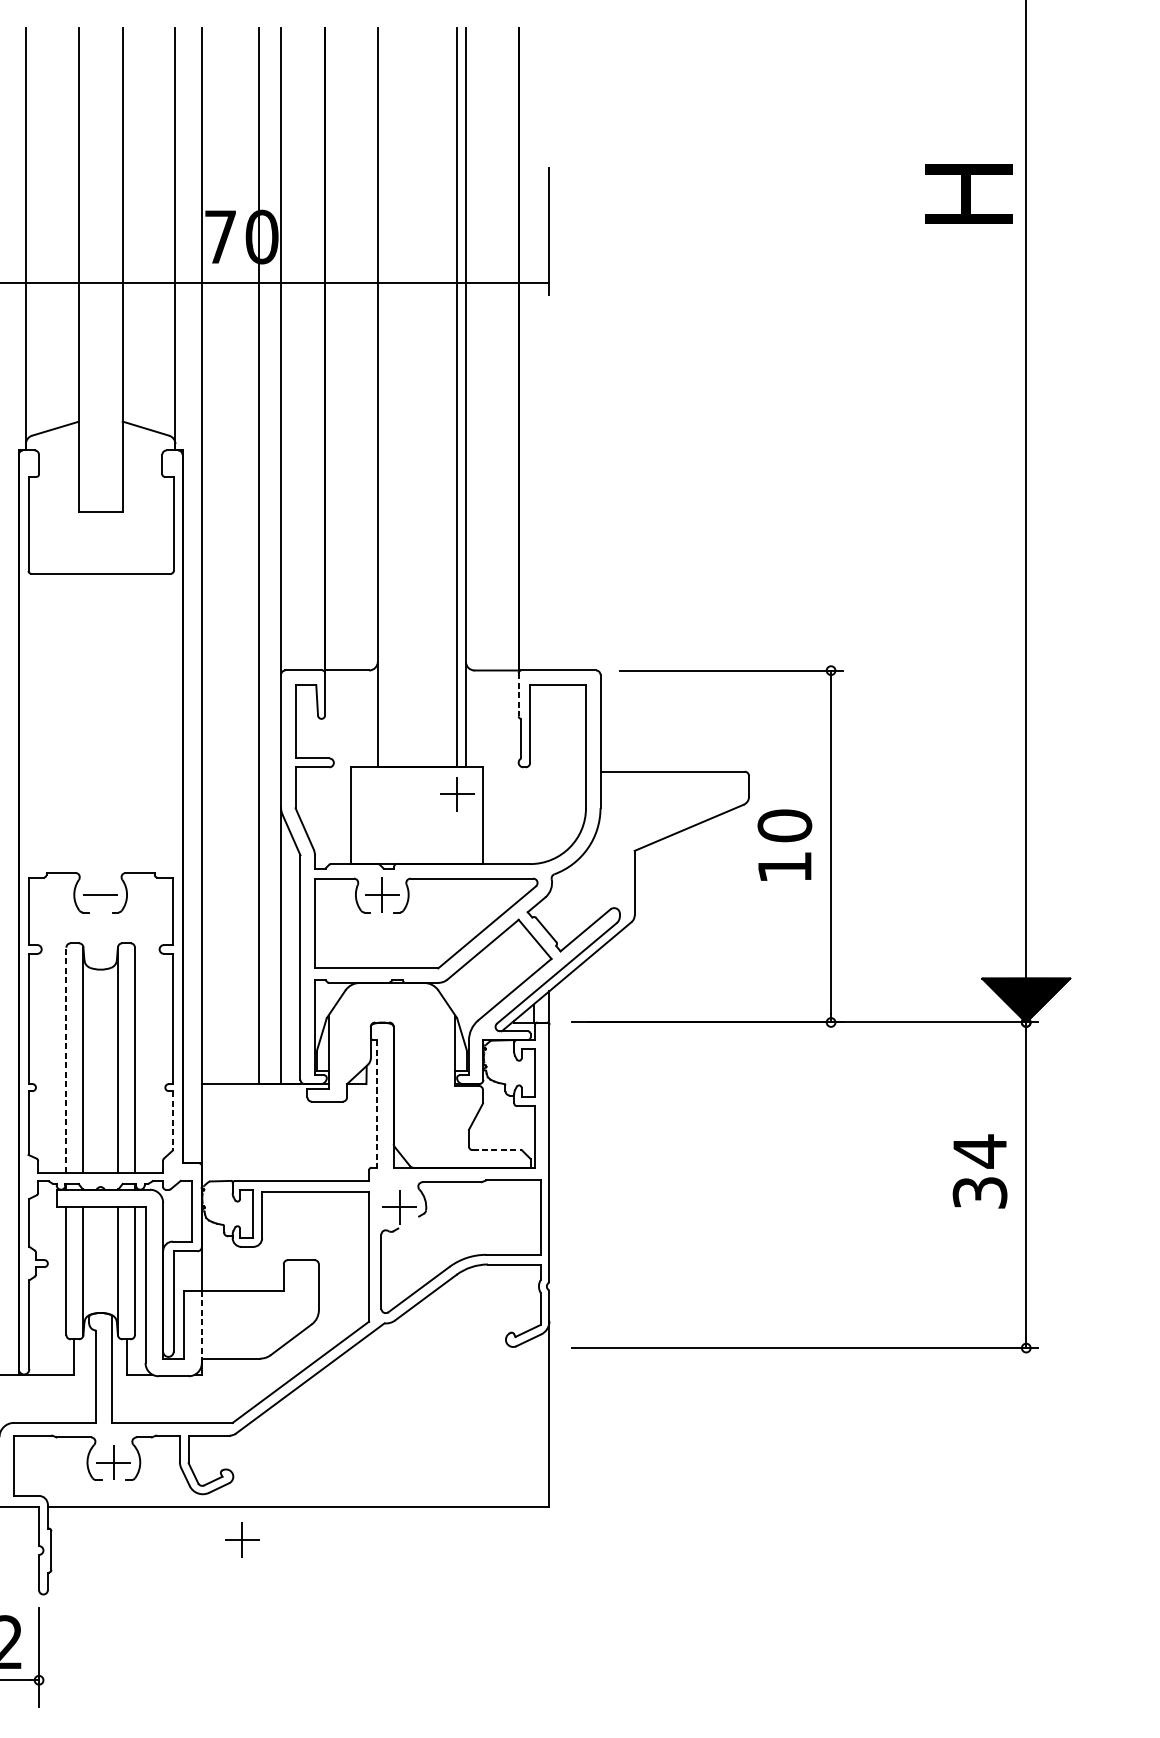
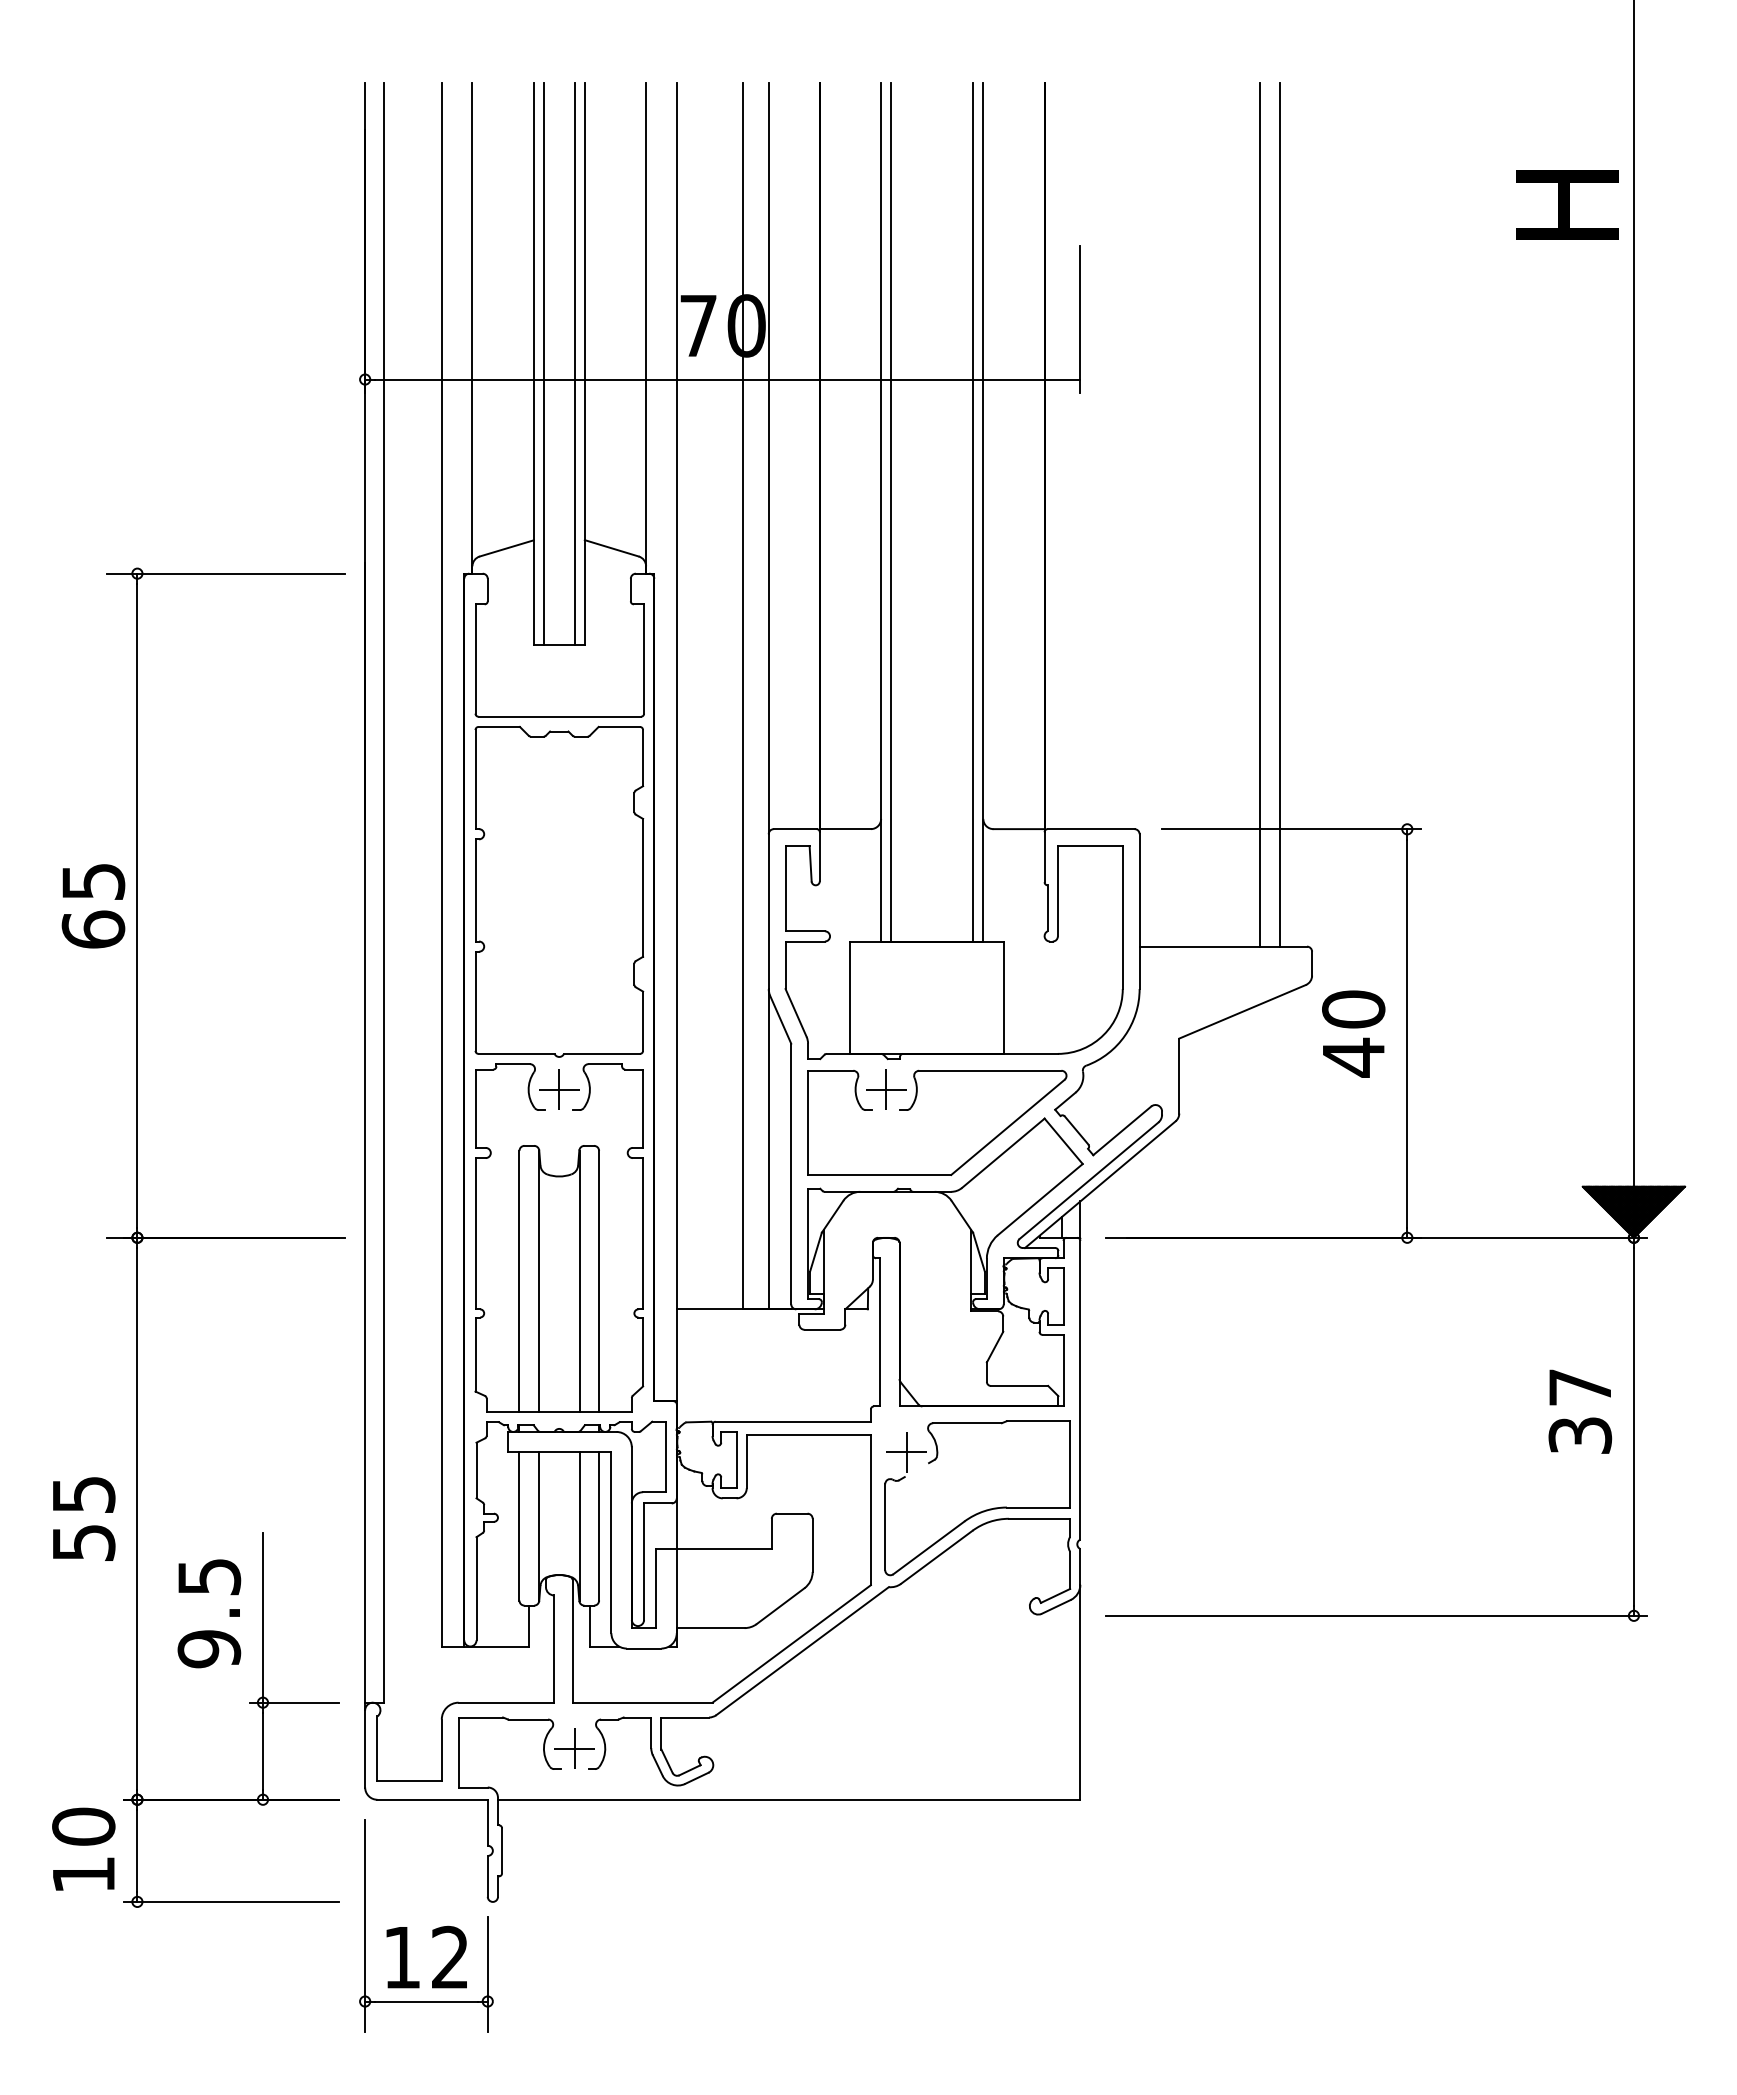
text: (969, 193) -> (1567, 204), moved
line: (87, 270) -> (543, 364), added
line: (113, 270) -> (574, 364), added
line: (386, 397) -> (891, 512), added
line: (703, 399) -> (1259, 514), added
line: (720, 399) -> (1279, 514), added
line: (518, 694) -> (1044, 857), dashed -> solid
part: (100, 724) -> (559, 891), added
part: (457, 793) -> (973, 972), removed
text: (784, 867) -> (1353, 1057), 10 -> 40
line: (100, 894) -> (559, 1089), added
line: (66, 1060) -> (519, 1281), dashed -> solid
line: (377, 1104) -> (880, 1332), dashed -> solid
line: (173, 1121) -> (643, 1352), dashed -> solid
line: (497, 1149) -> (1019, 1385), dashed -> solid
text: (979, 1151) -> (1579, 1387), 34 -> 37
line: (201, 1327) -> (676, 1591), dashed -> solid
part: (242, 1539) -> (723, 1838), removed

